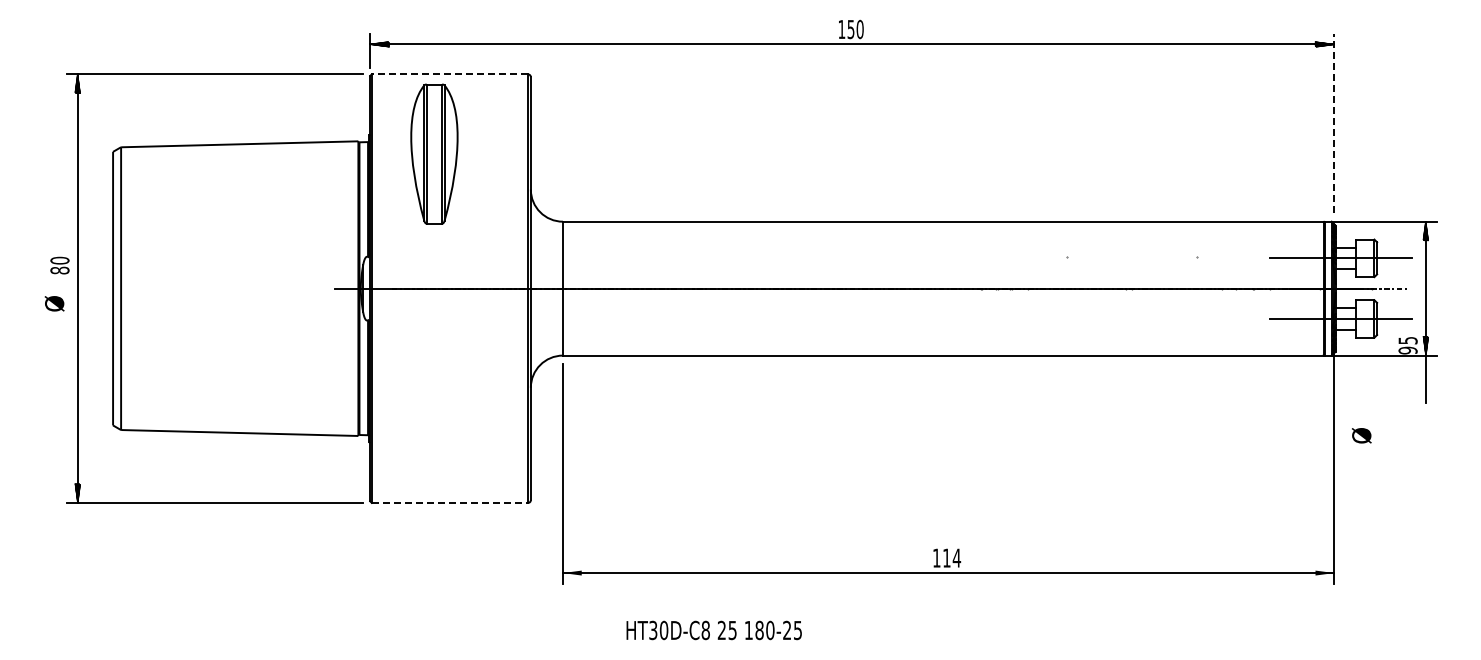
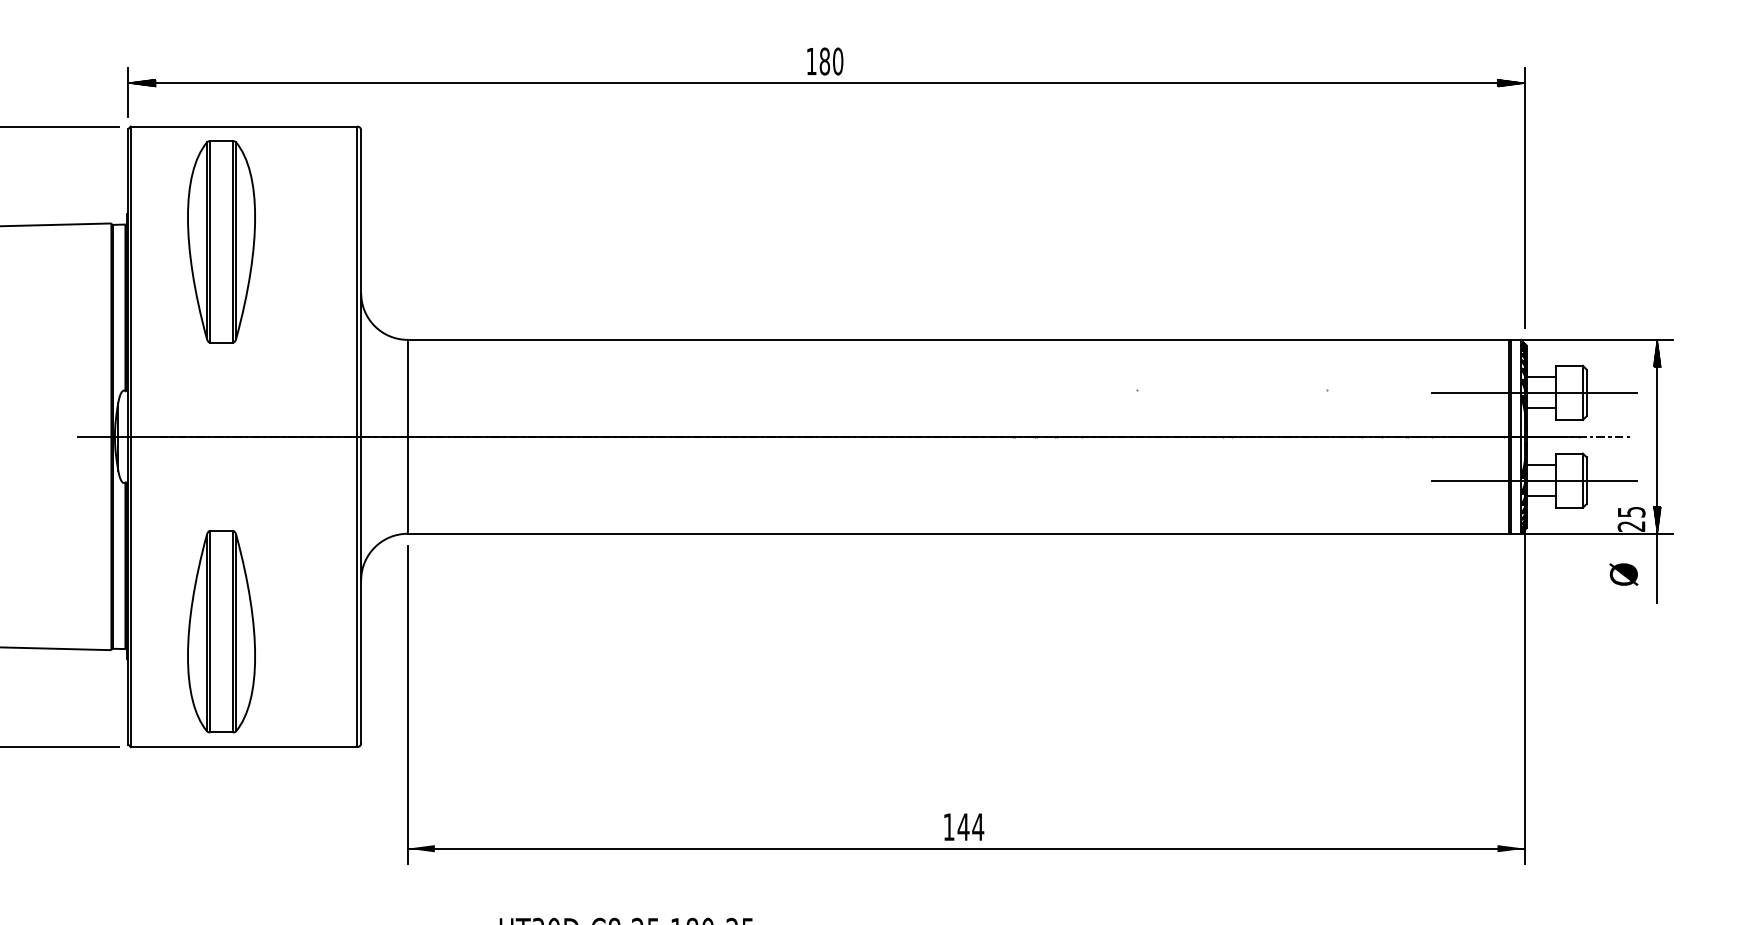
text: (850, 29) -> (824, 61), 150 -> 180
line: (449, 74) -> (243, 126), dashed -> solid
line: (1334, 123) -> (1525, 197), dashed -> solid
text: (1407, 350) -> (1630, 526), 95 -> 25
part: (434, 422) -> (221, 630), added
text: (1361, 435) -> (1623, 574), moved
line: (450, 502) -> (244, 746), dashed -> solid
text: (946, 557) -> (963, 826), 114 -> 144

